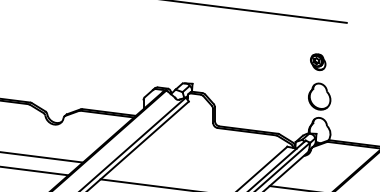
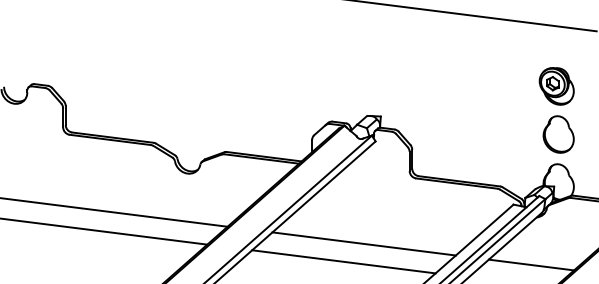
part: (318, 62) -> (556, 86), size x1.67
line: (180, 174) -> (363, 243), added

